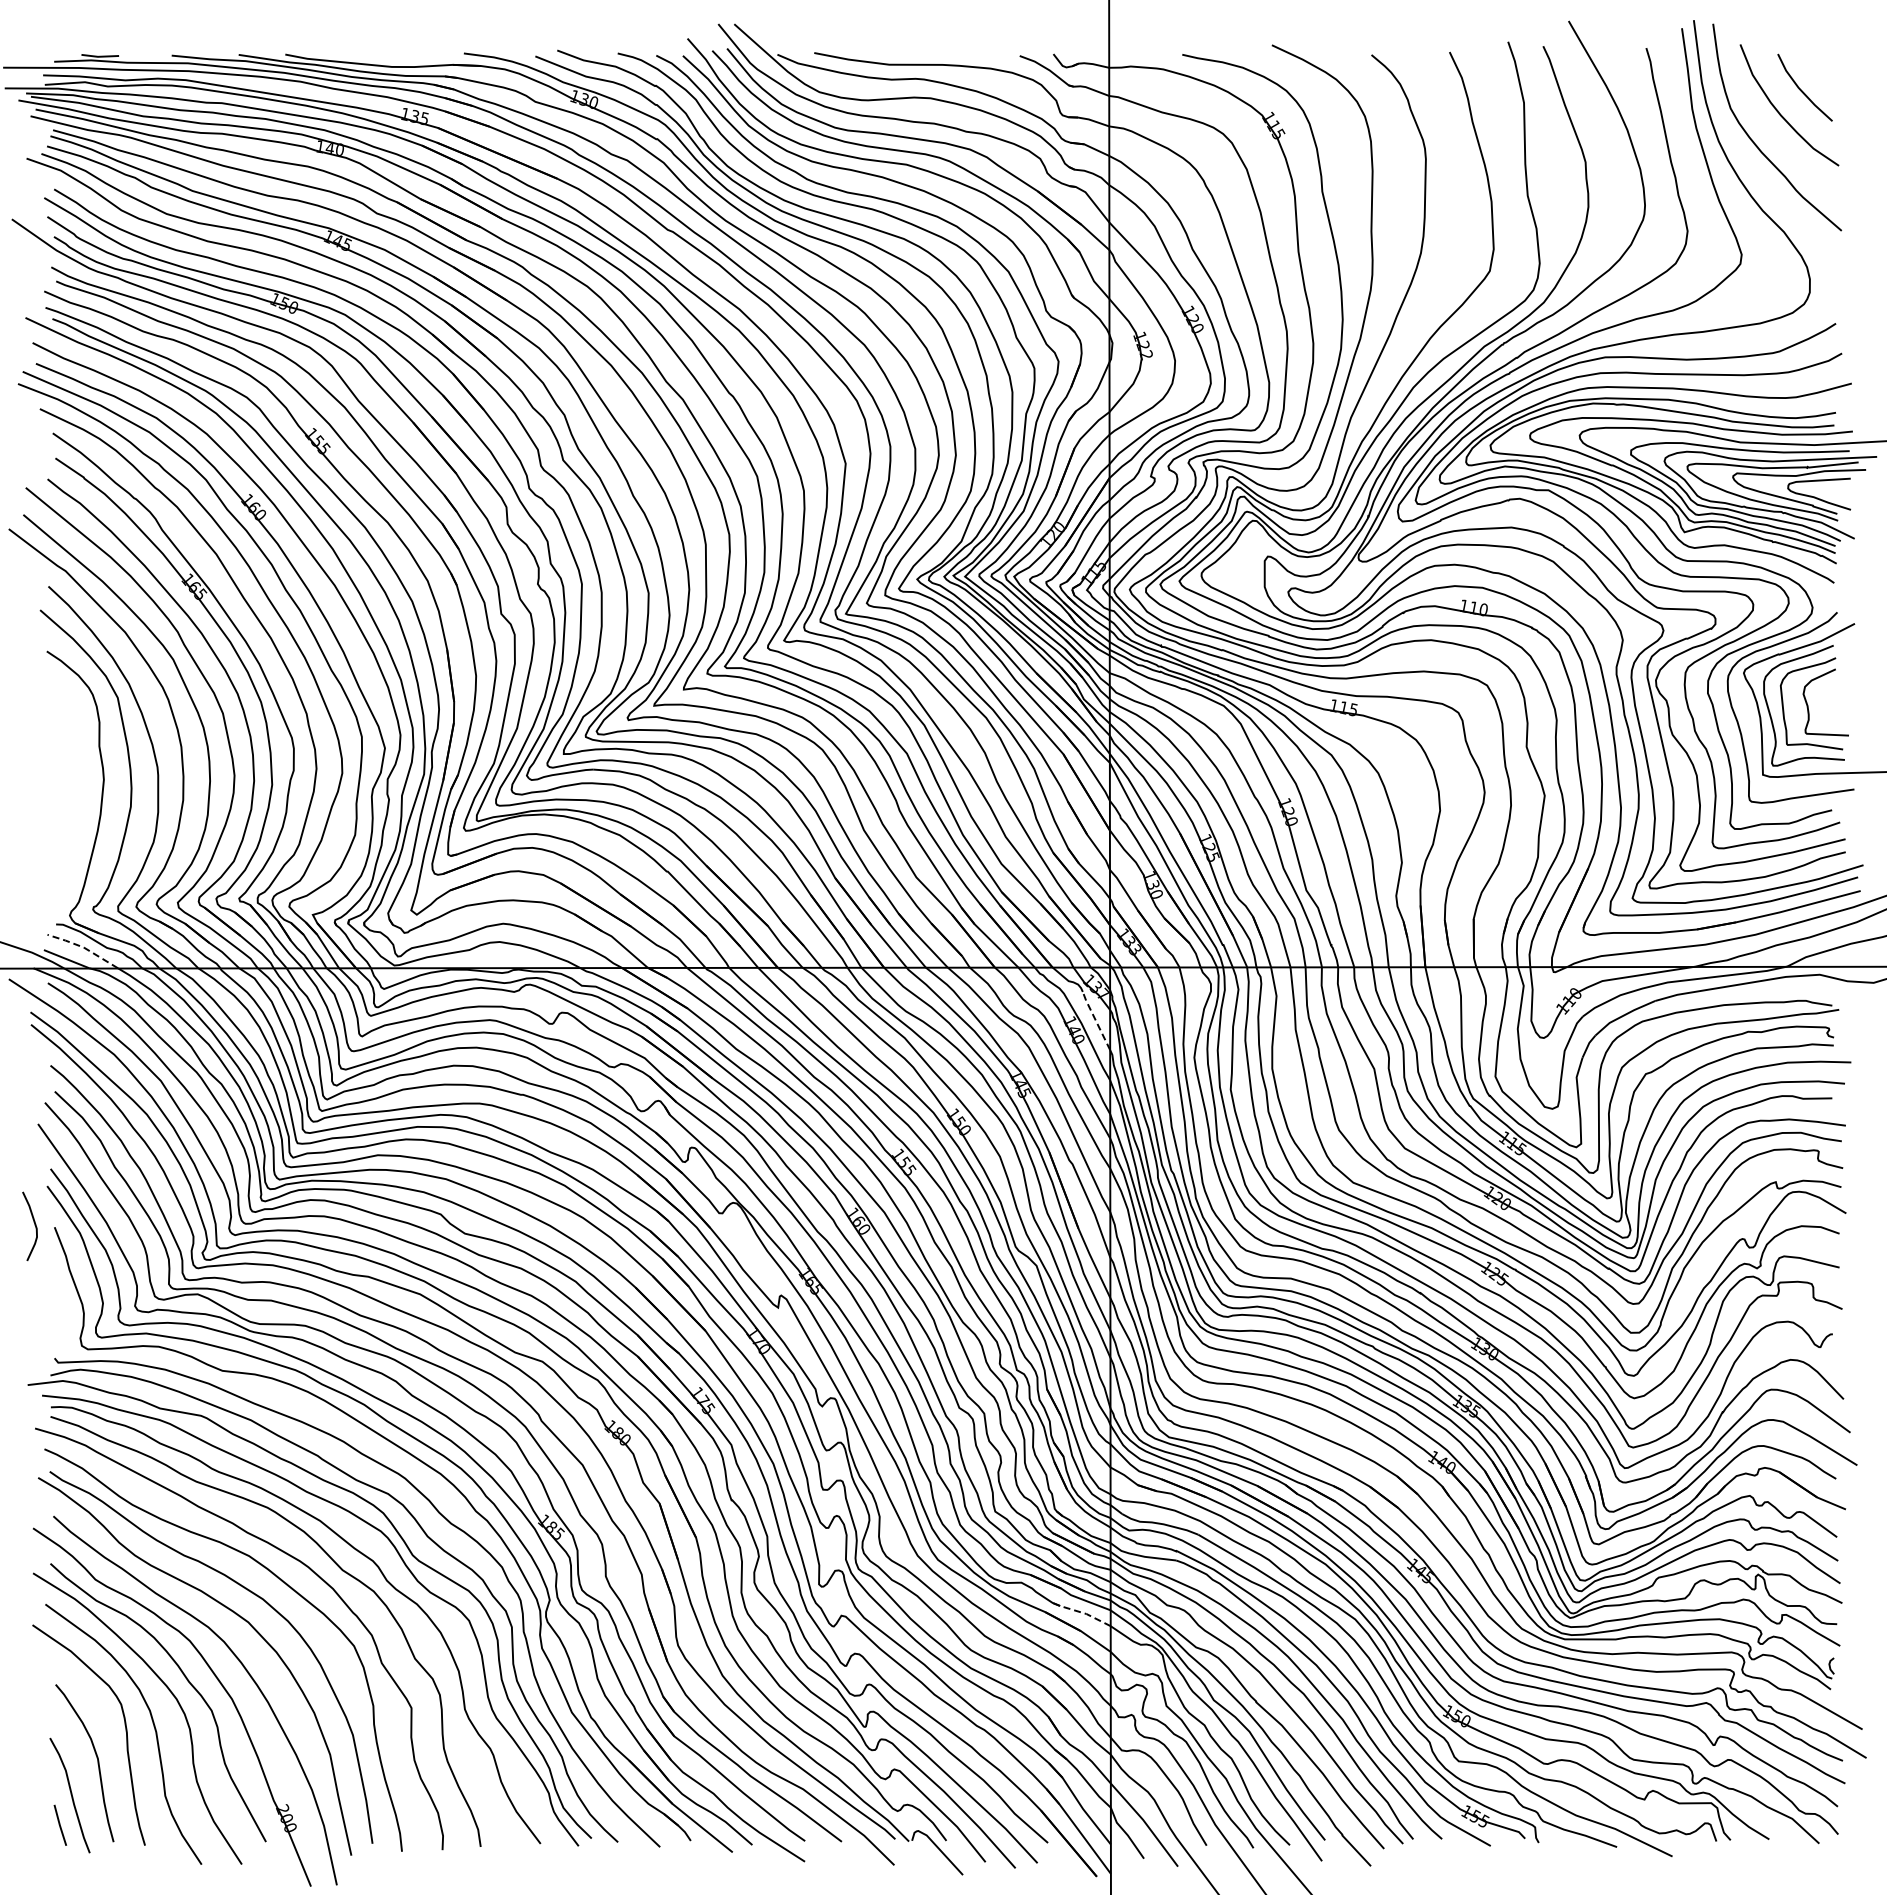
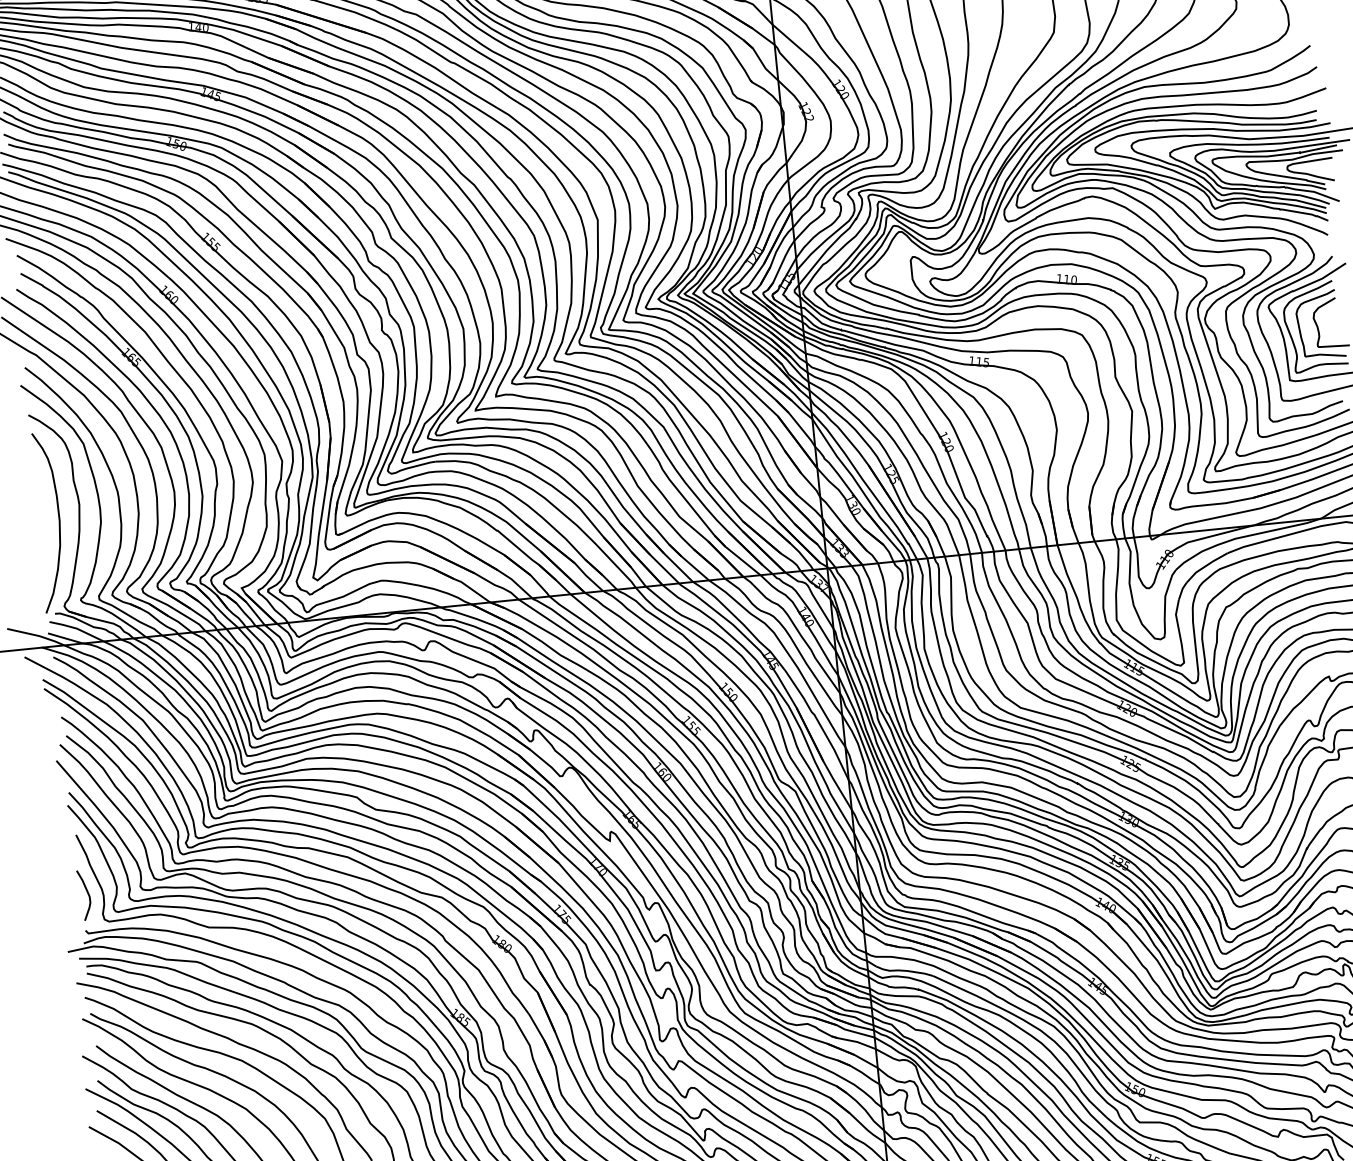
curve: (73, 801) -> (58, 522), added
line: (83, 947) -> (76, 628), dashed -> solid
line: (1095, 1019) -> (820, 607), dashed -> solid
curve: (34, 1225) -> (87, 894), moved
line: (1081, 1612) -> (853, 1041), dashed -> solid

